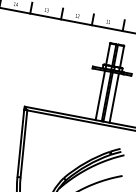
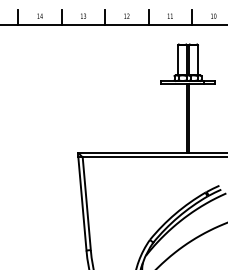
line: (100, 95) -> (178, 118), removed
line: (113, 98) -> (197, 118), removed

